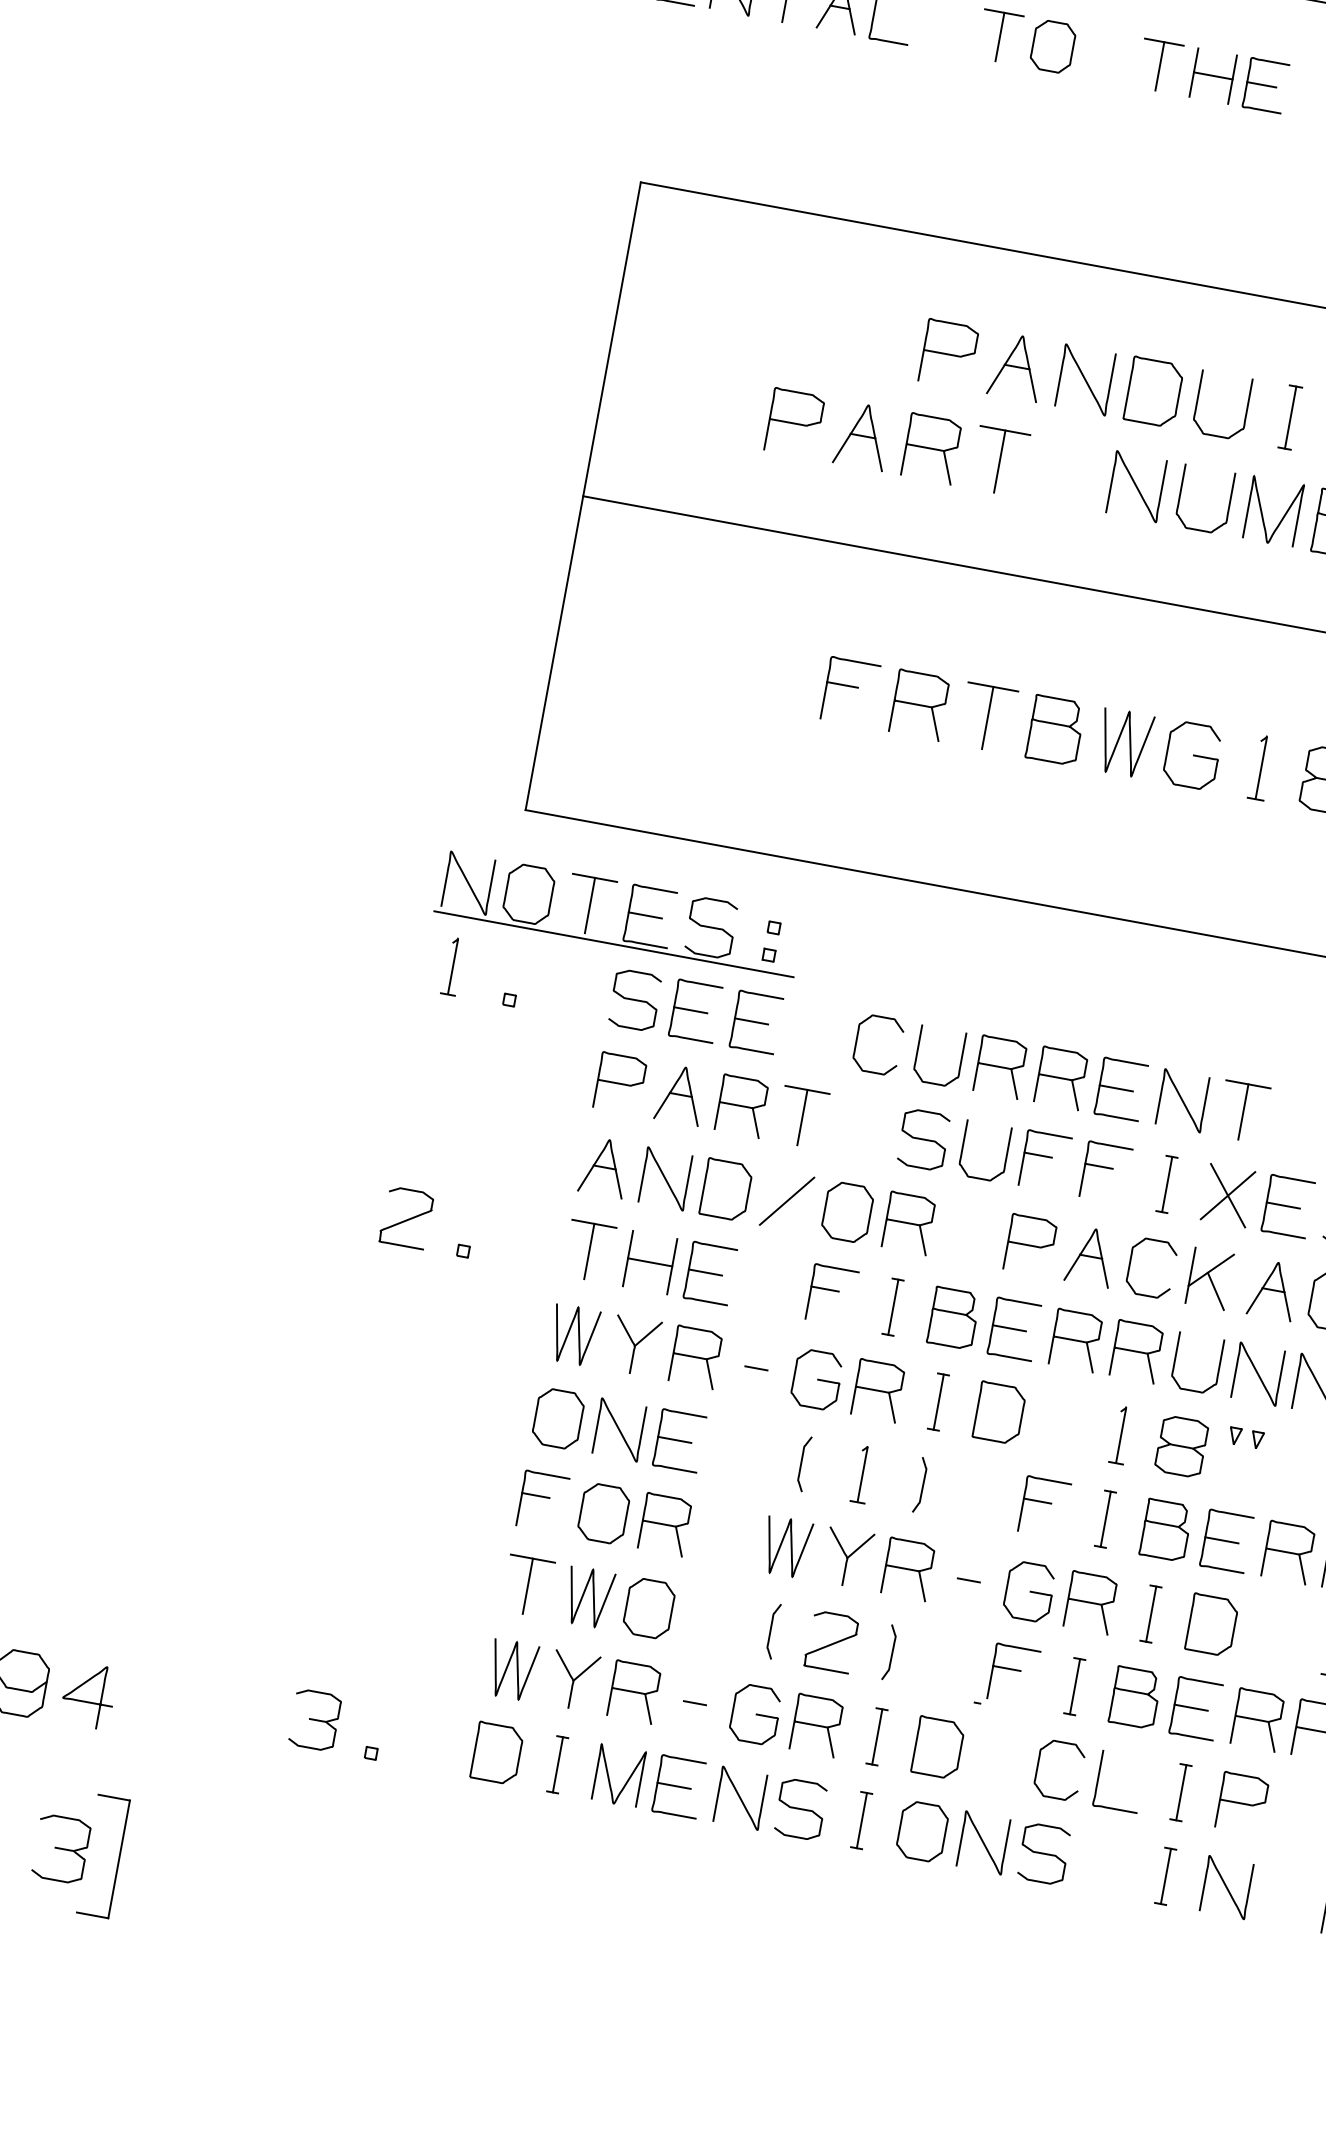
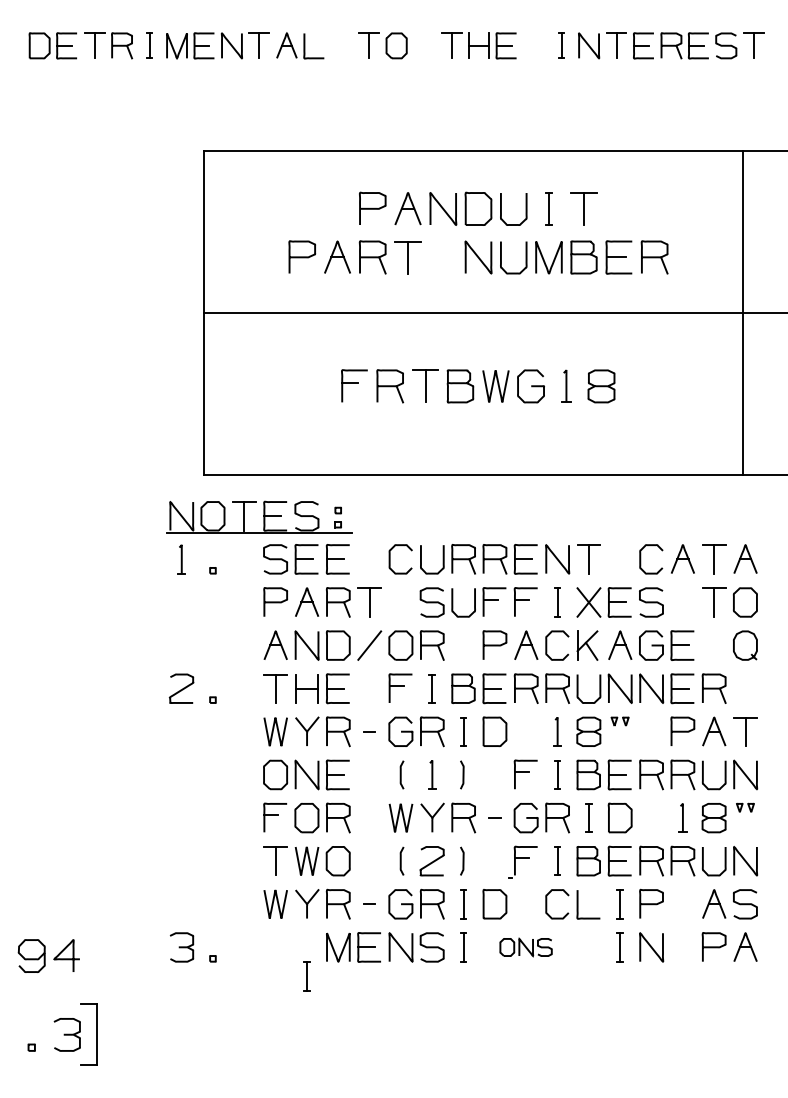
part: (496, 1753) -> (275, 947), removed
part: (556, 1764) -> (306, 976), moved
part: (981, 1842) -> (525, 947), size x0.6

